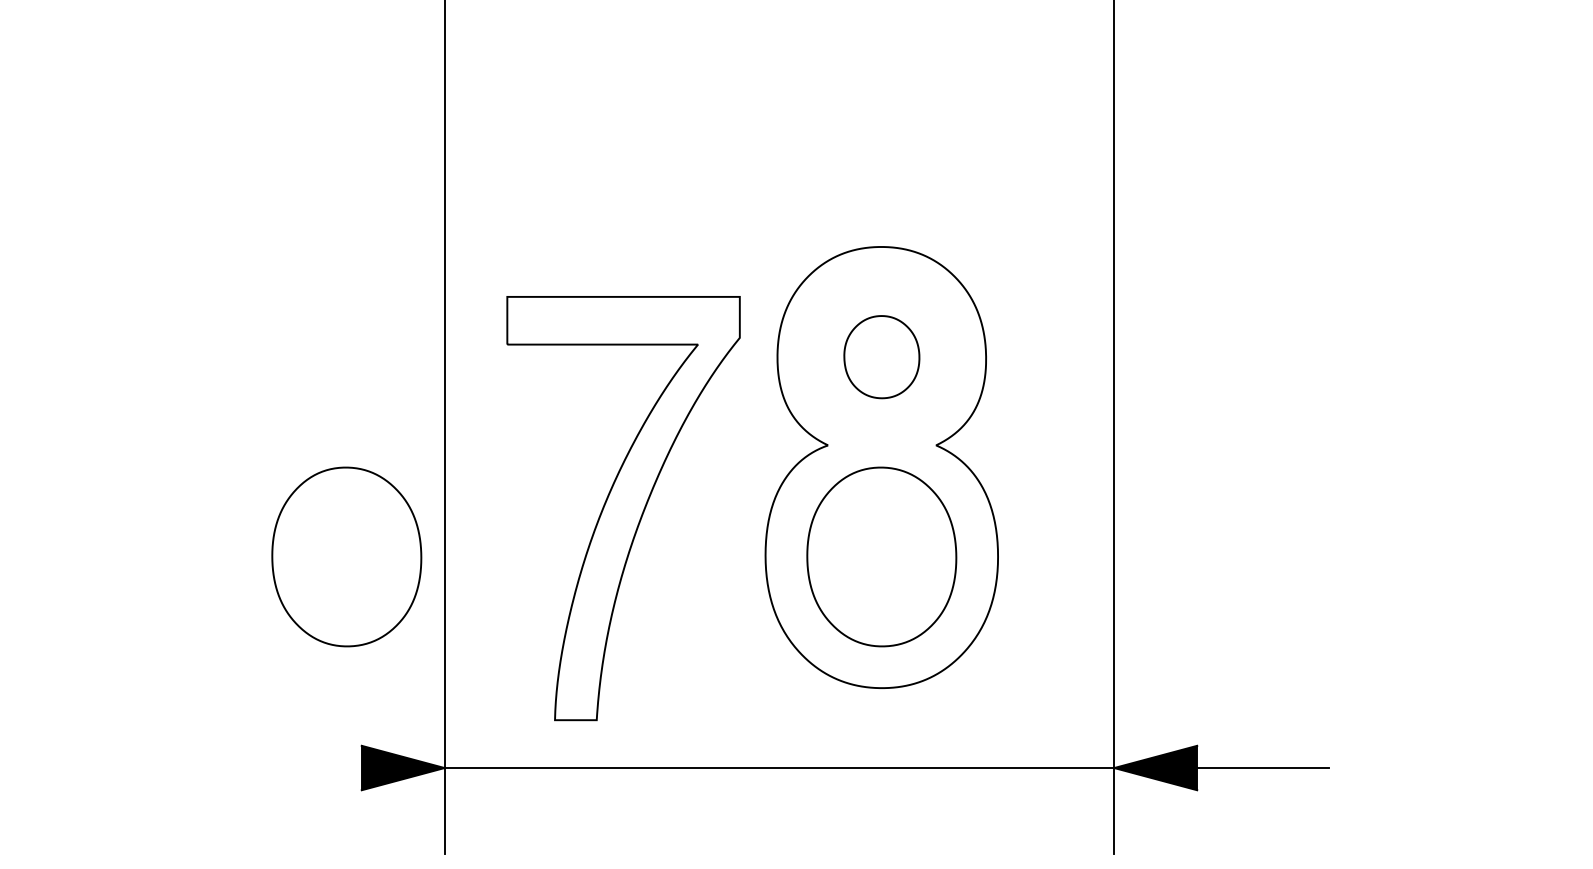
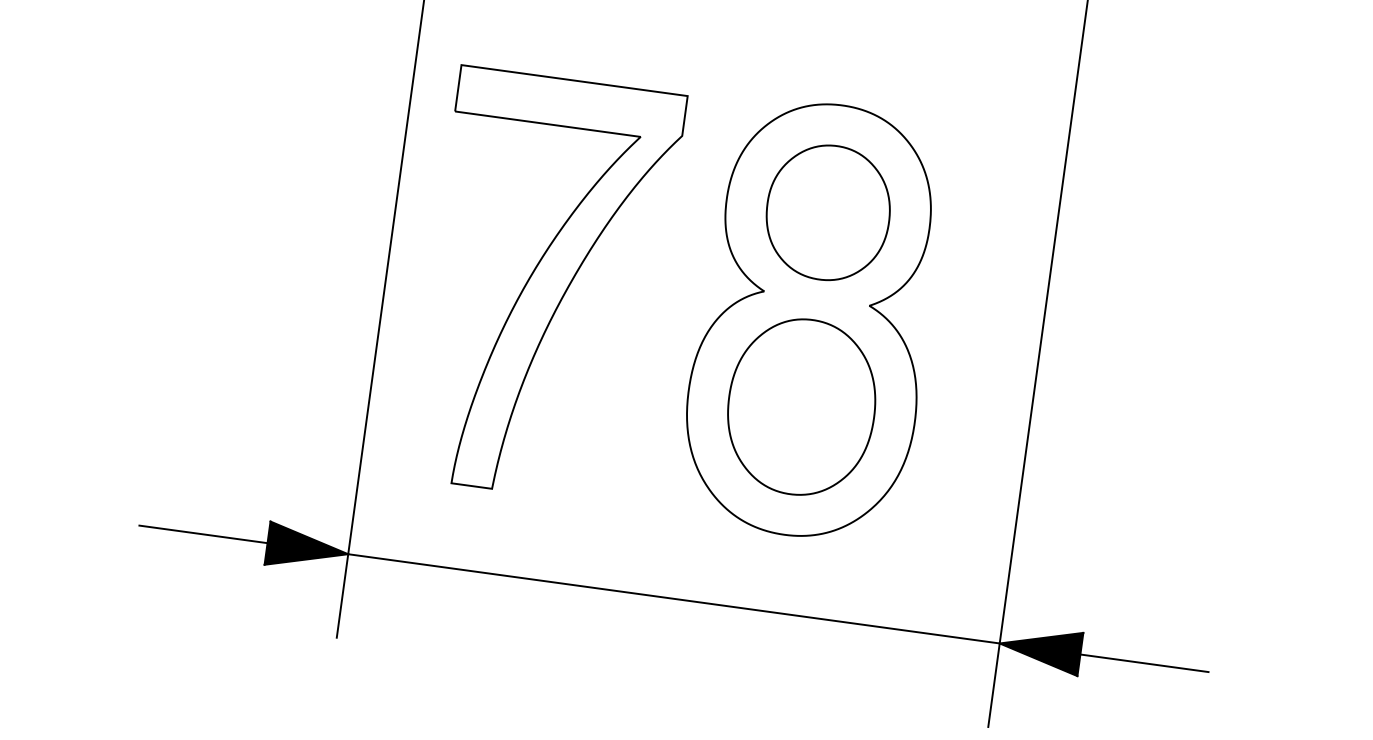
part: (881, 356) -> (828, 212), size x1.67
part: (623, 508) -> (546, 286), moved
part: (346, 556) -> (280, 335), removed
line: (295, 768) -> (203, 534), added

